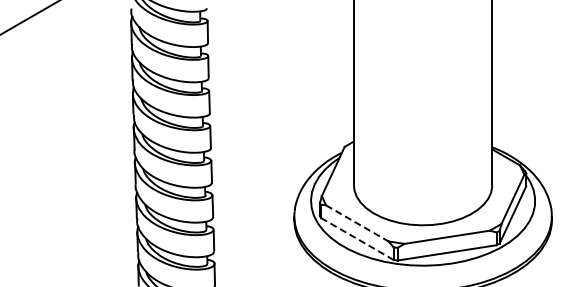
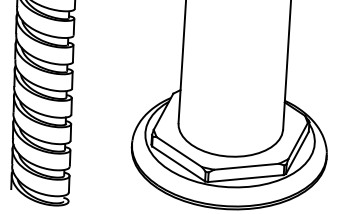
line: (357, 223) -> (179, 152), dashed -> solid
line: (357, 238) -> (178, 163), dashed -> solid

